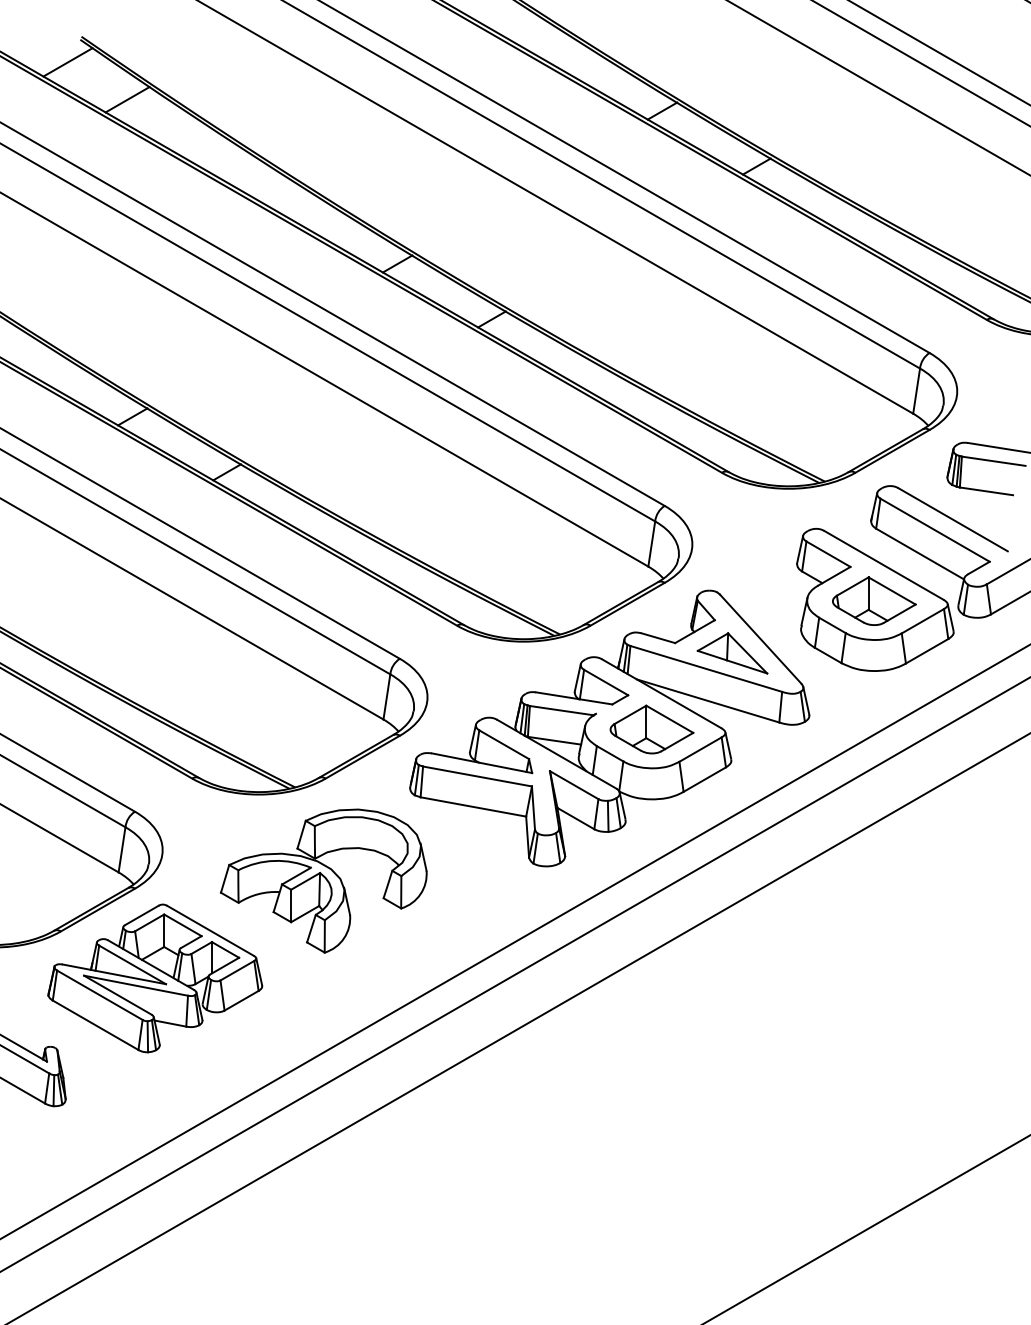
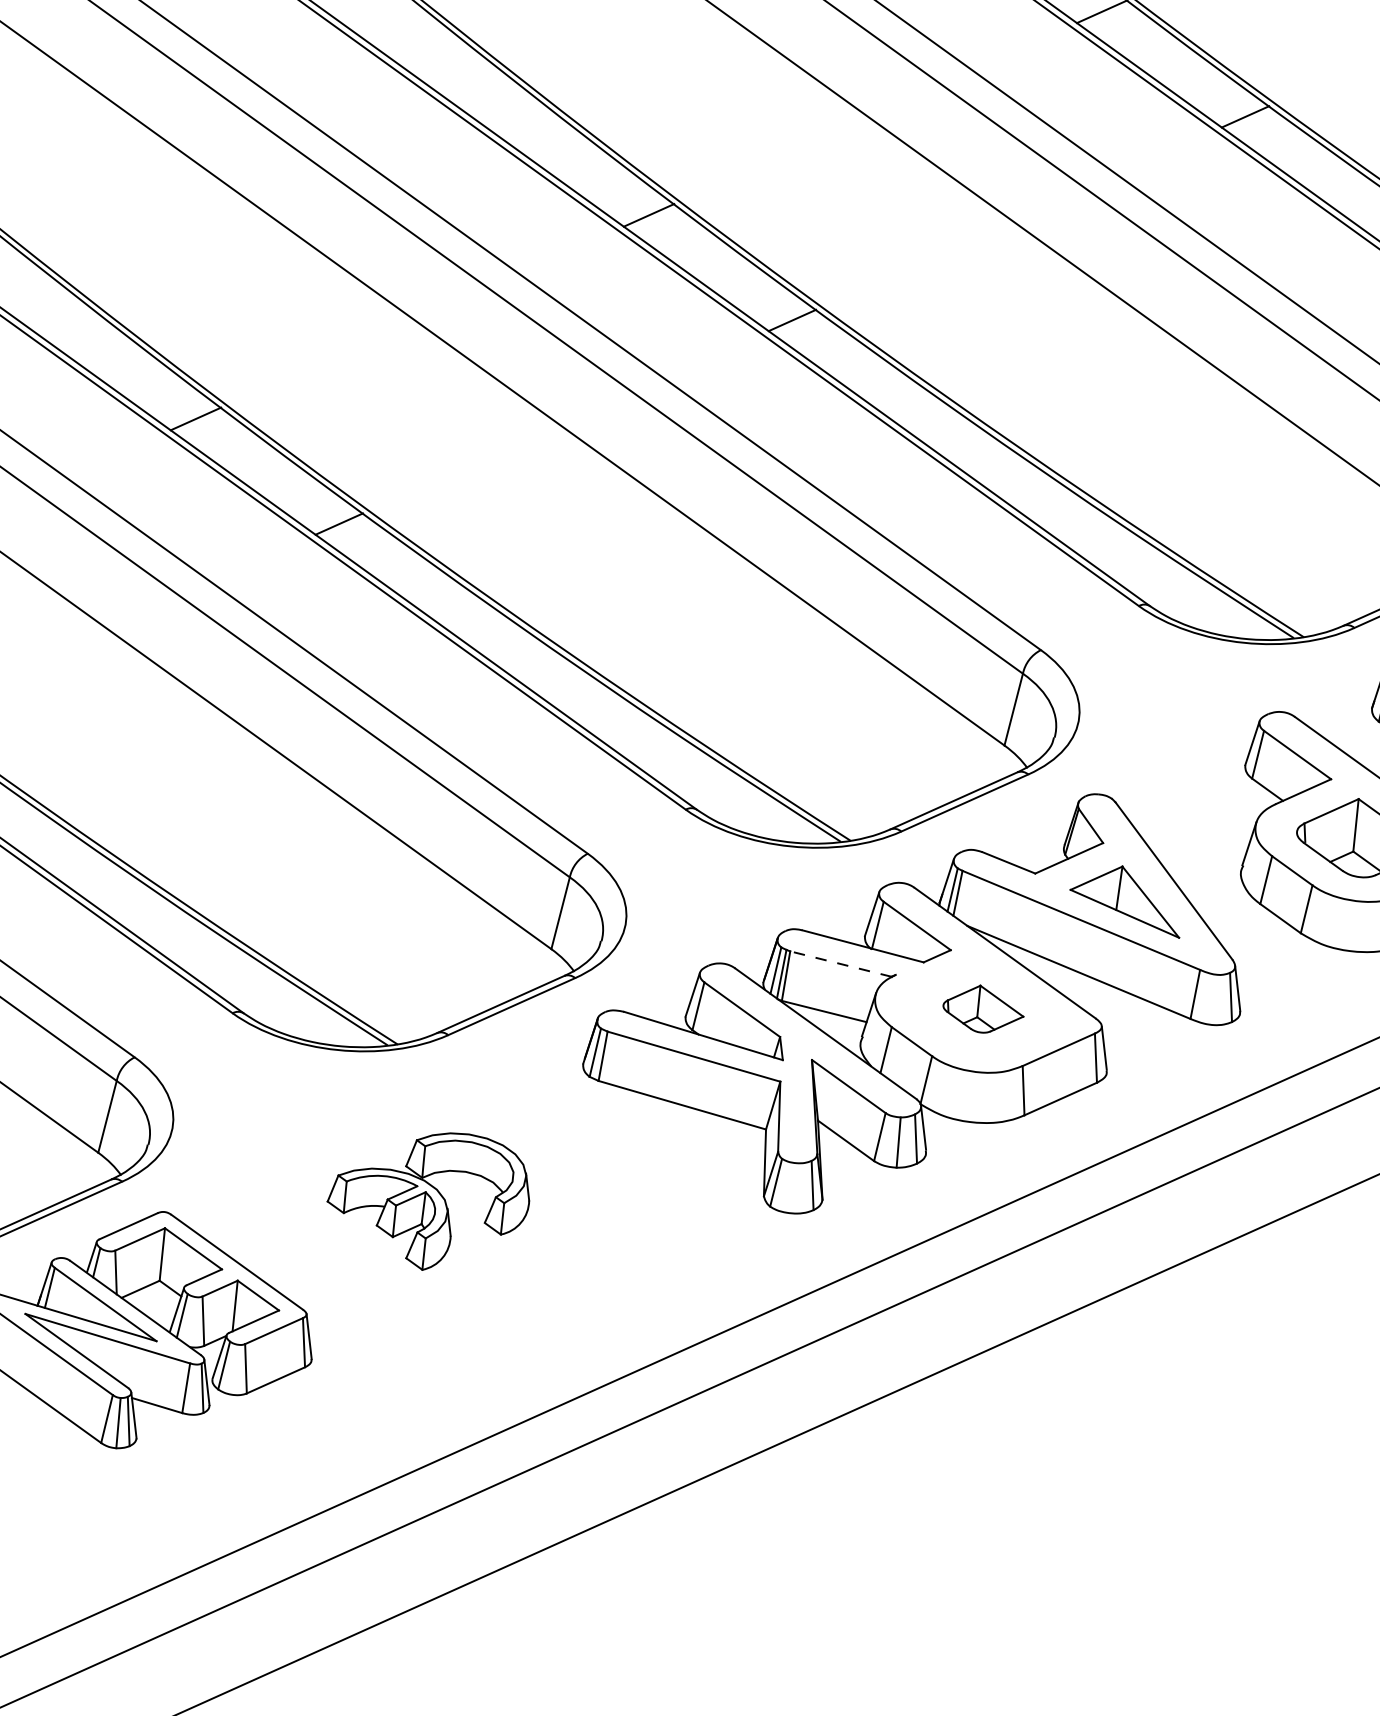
line: (561, 710) -> (840, 963), solid -> dashed
part: (651, 729) -> (982, 1009), size x0.6
part: (323, 880) -> (428, 1199), size x0.6

